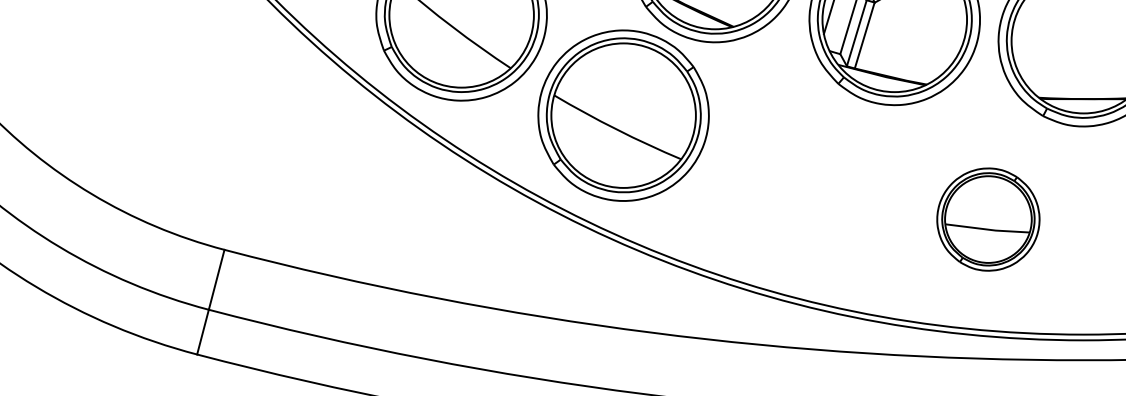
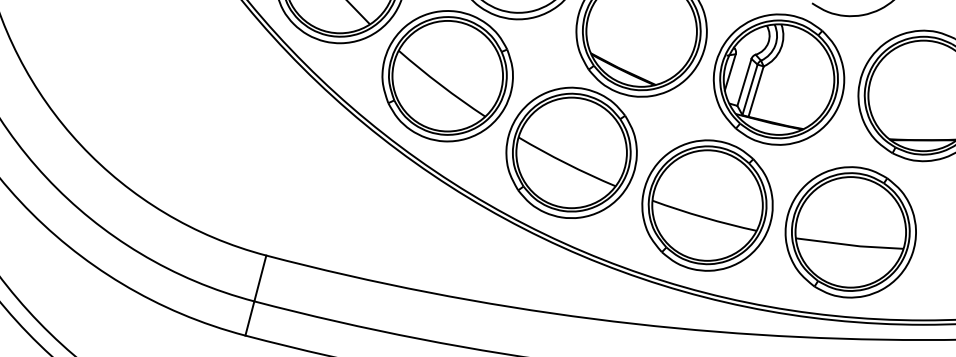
part: (801, 184) -> (707, 205), added
part: (988, 219) -> (850, 232), size x1.67

